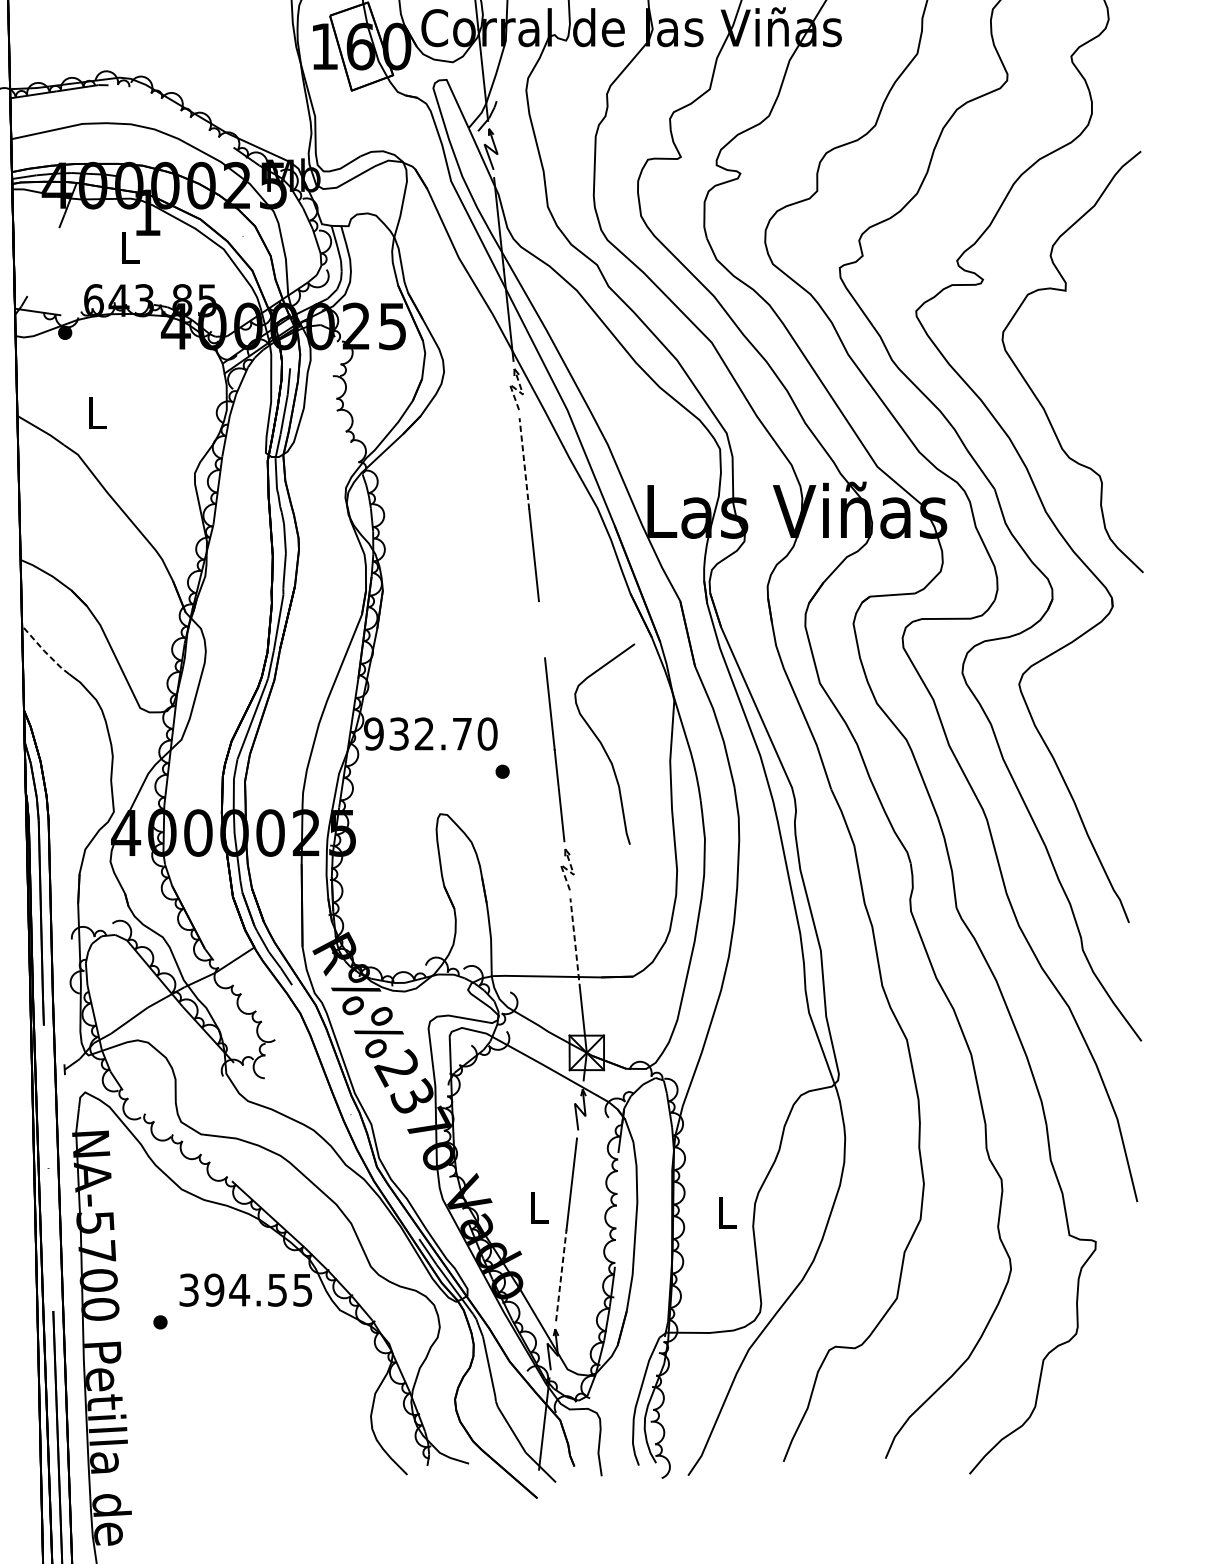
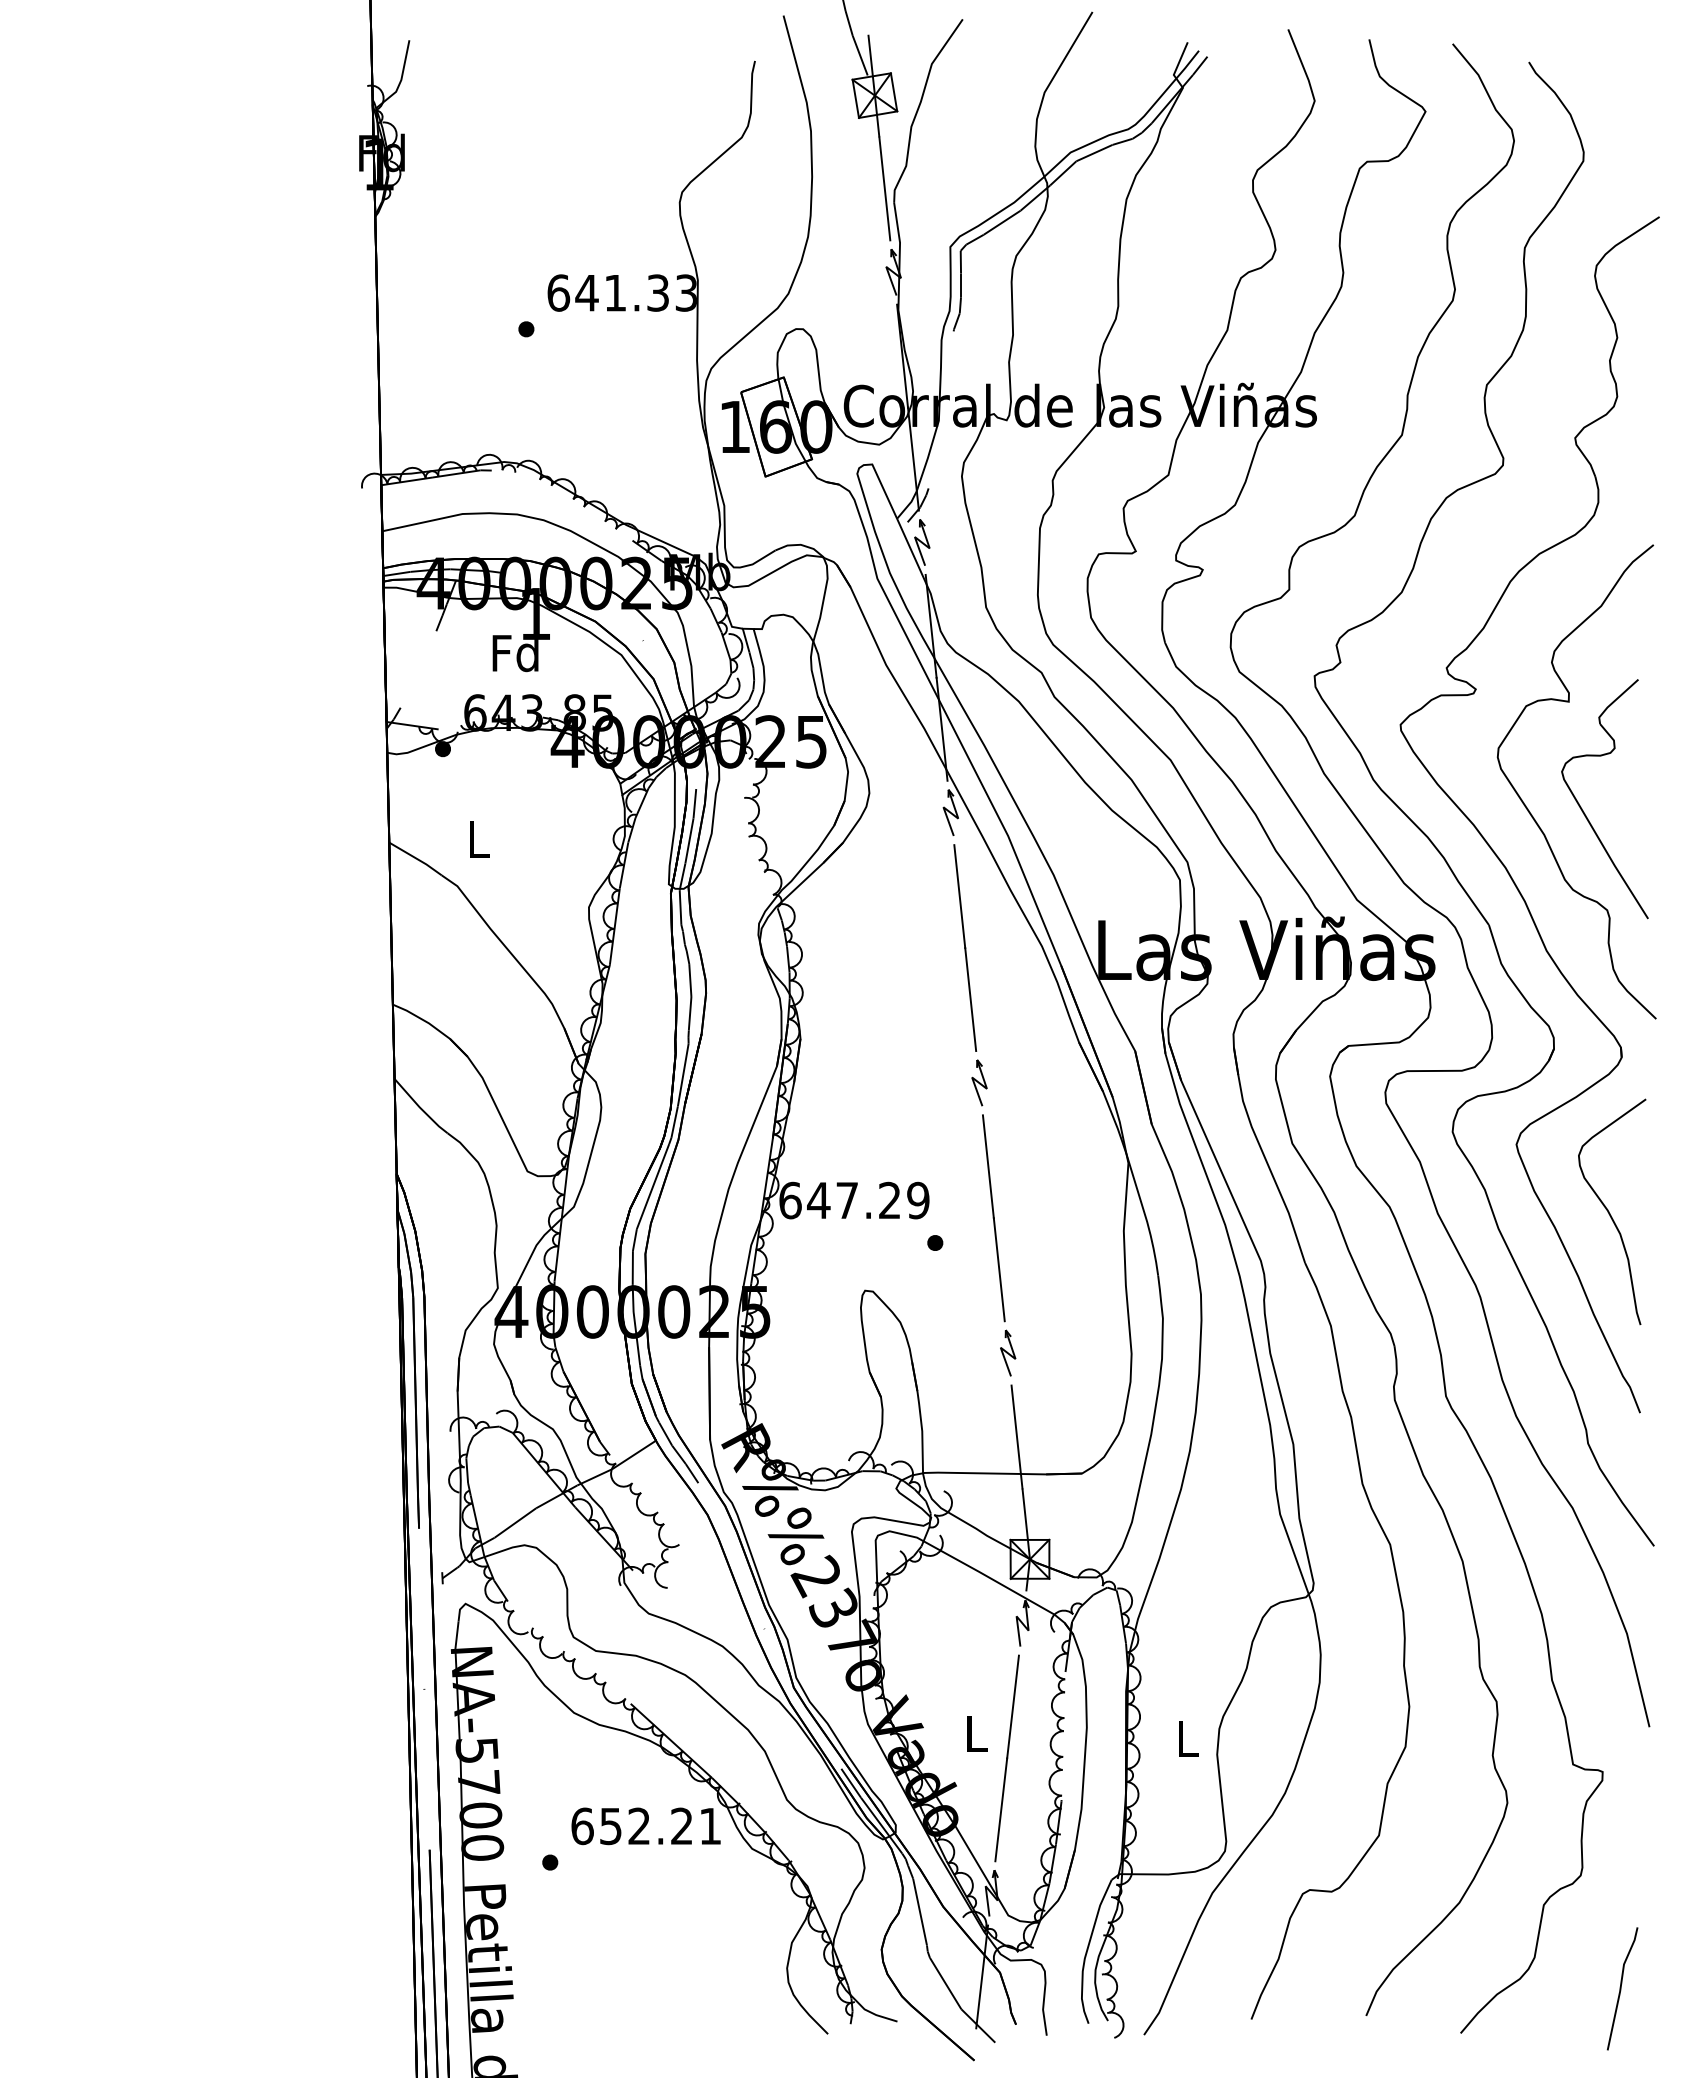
text: (129, 247) -> (515, 653), L -> Fd
line: (517, 390) -> (951, 813), dashed -> solid
part: (1080, 390) -> (1585, 813), added
line: (524, 463) -> (959, 896), dashed -> solid
part: (541, 629) -> (979, 1082), added
line: (44, 651) -> (419, 1107), dashed -> solid
text: (430, 733) -> (854, 1200), 932.70 -> 647.29
curve: (603, 745) -> (1610, 1213), moved
line: (567, 869) -> (1008, 1353), dashed -> solid
line: (575, 944) -> (1017, 1437), dashed -> solid
line: (561, 1275) -> (1001, 1809), dashed -> solid
text: (245, 1290) -> (645, 1826), 394.55 -> 652.21
line: (1112, 1434) -> (1621, 1988), added

